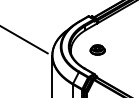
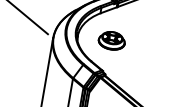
part: (97, 49) -> (111, 40), size x1.43

